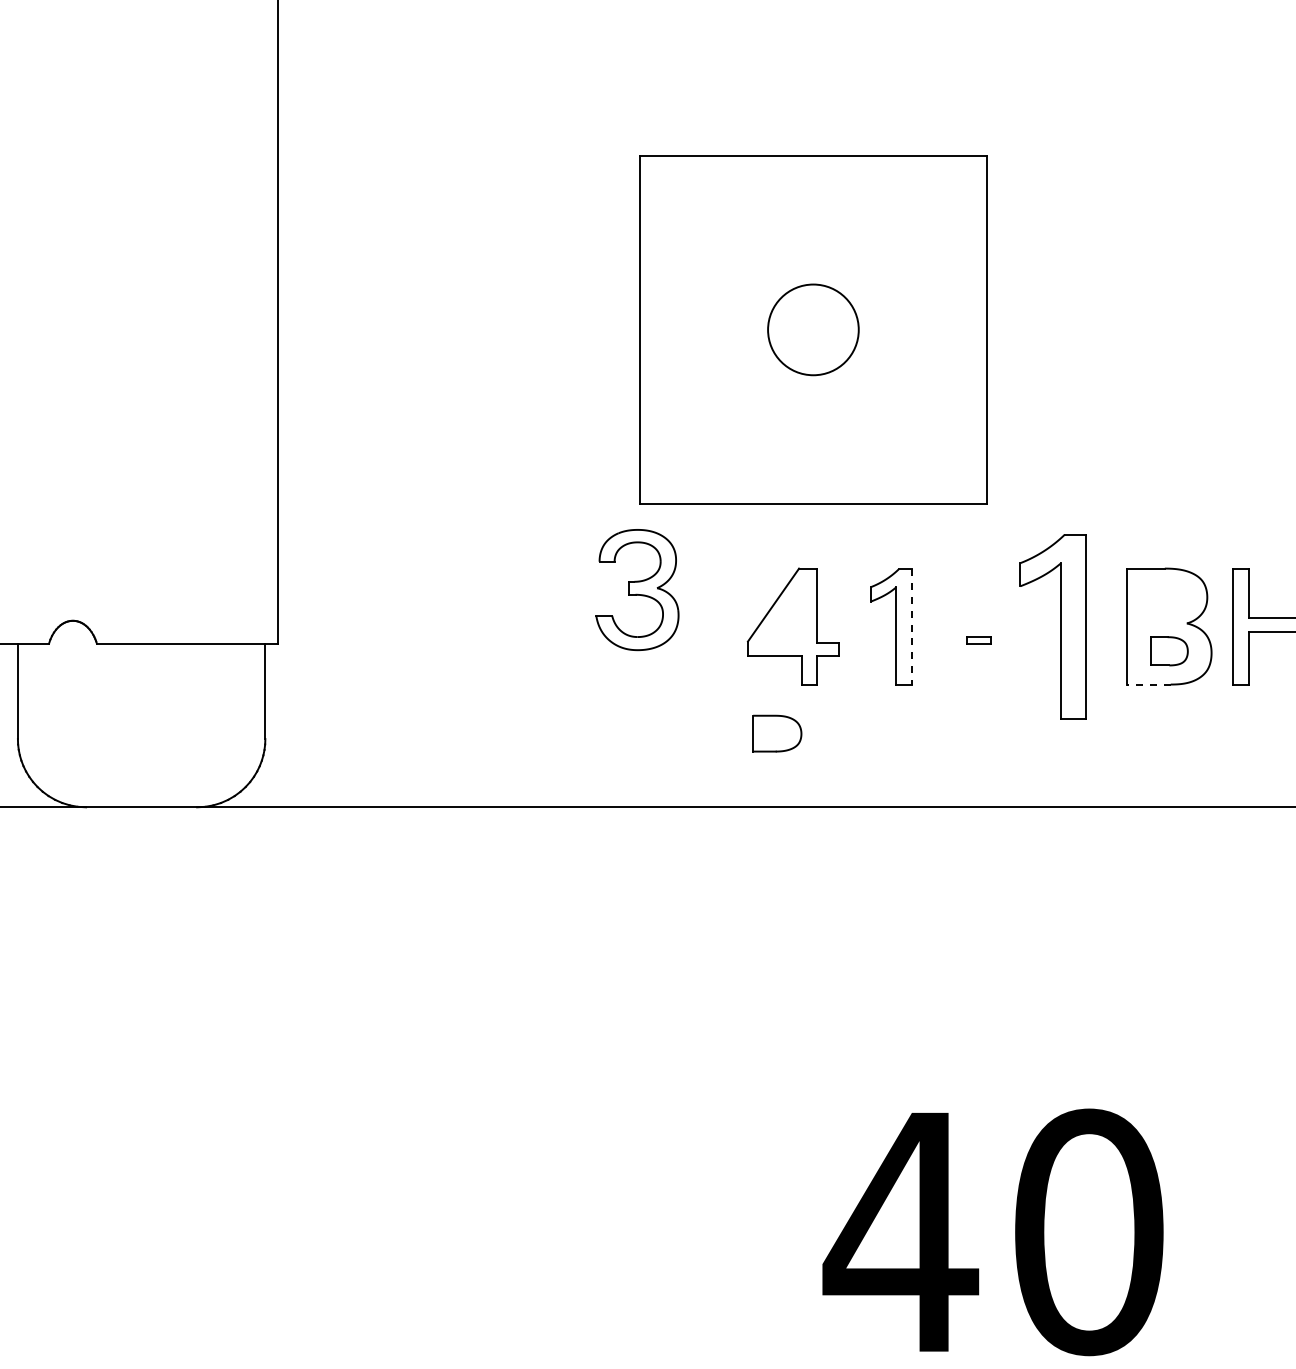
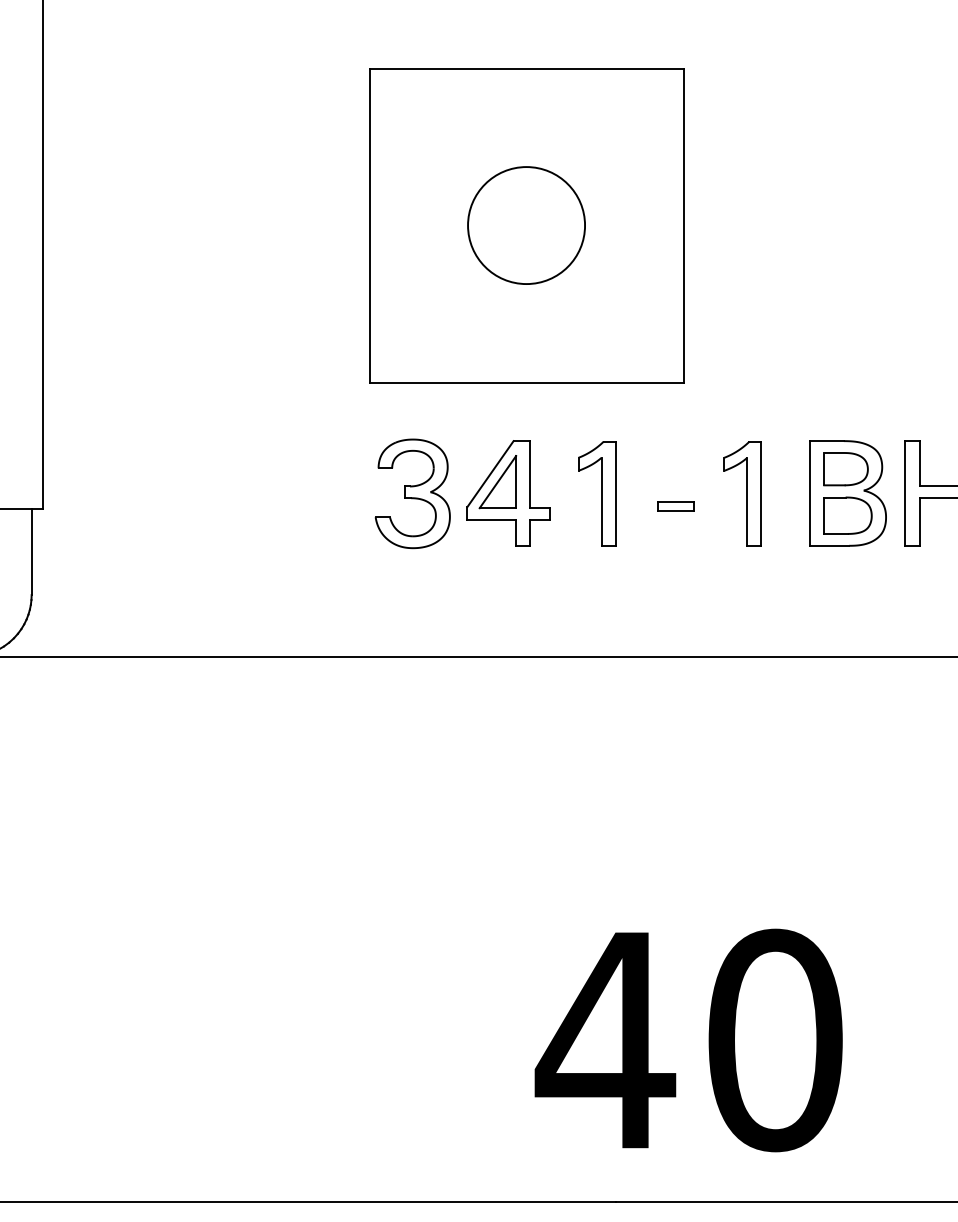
circle: (813, 329) -> (526, 225), size x1.43
part: (637, 590) -> (412, 494), moved
part: (781, 613) -> (497, 481), added
line: (911, 626) -> (615, 493), dashed -> solid
part: (1052, 626) -> (742, 493), size x0.62
part: (978, 640) -> (675, 506), size x1.67
part: (1169, 651) -> (848, 515), size x1.43
line: (1149, 684) -> (830, 545), dashed -> solid
part: (777, 733) -> (846, 469), moved

